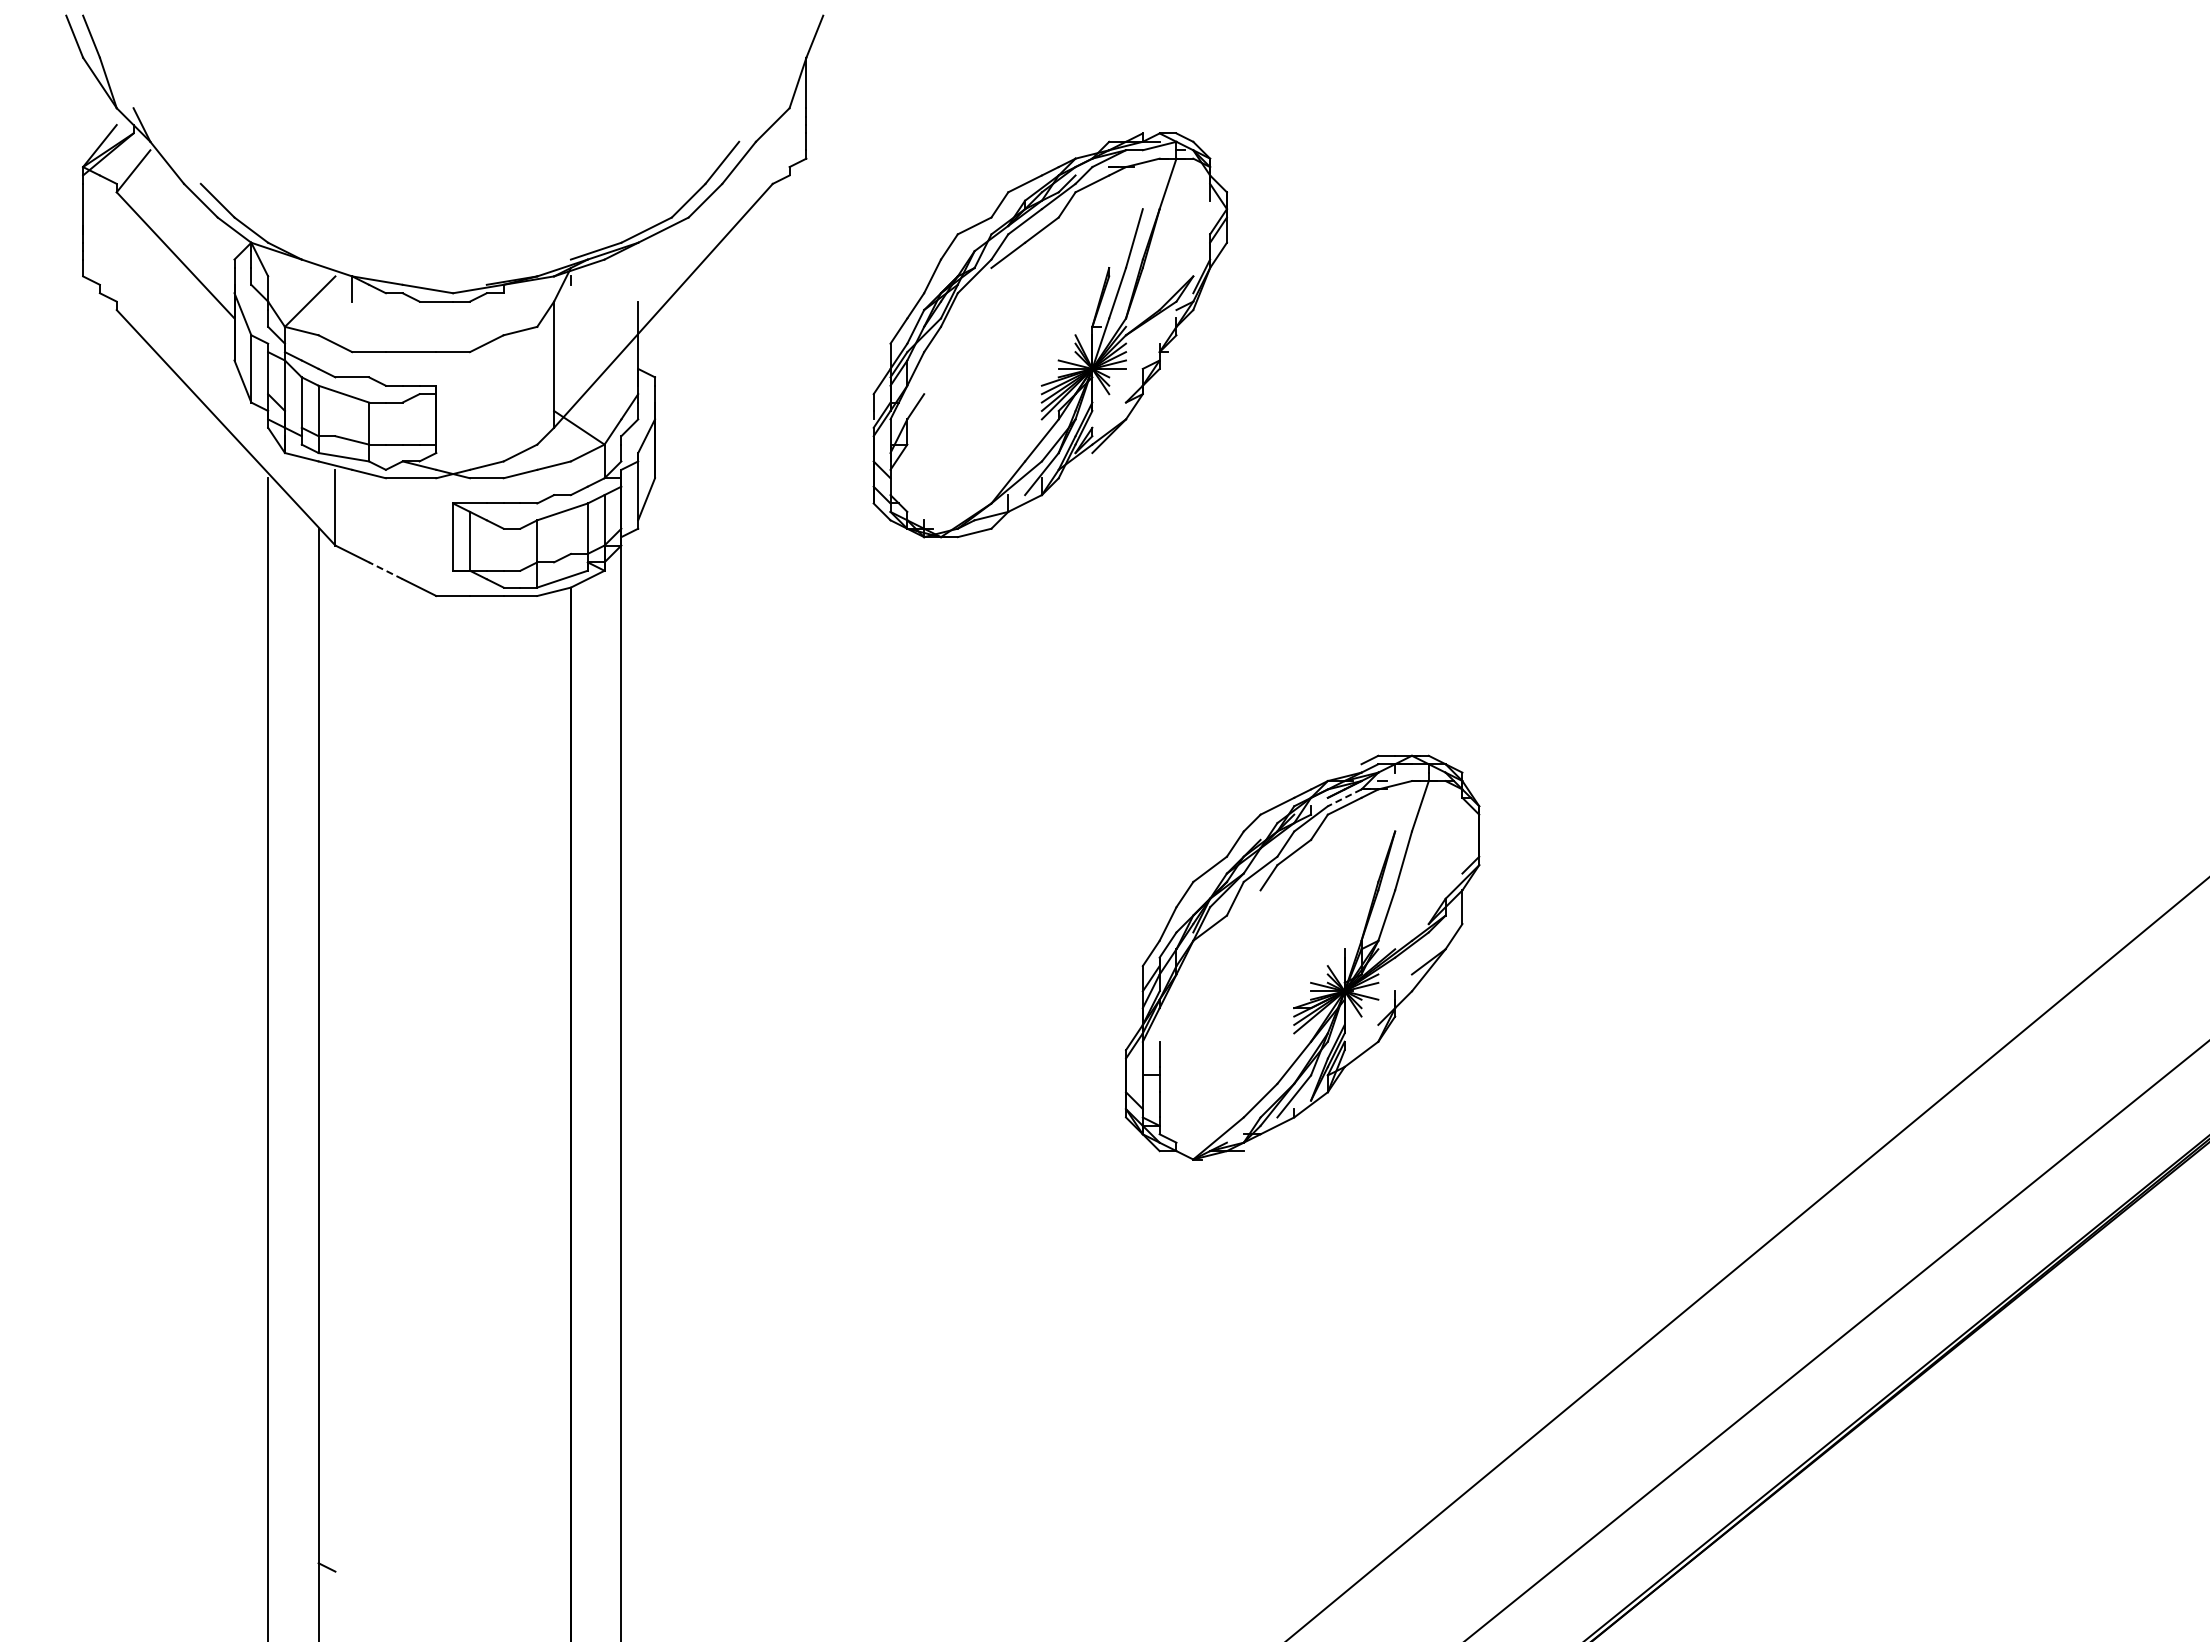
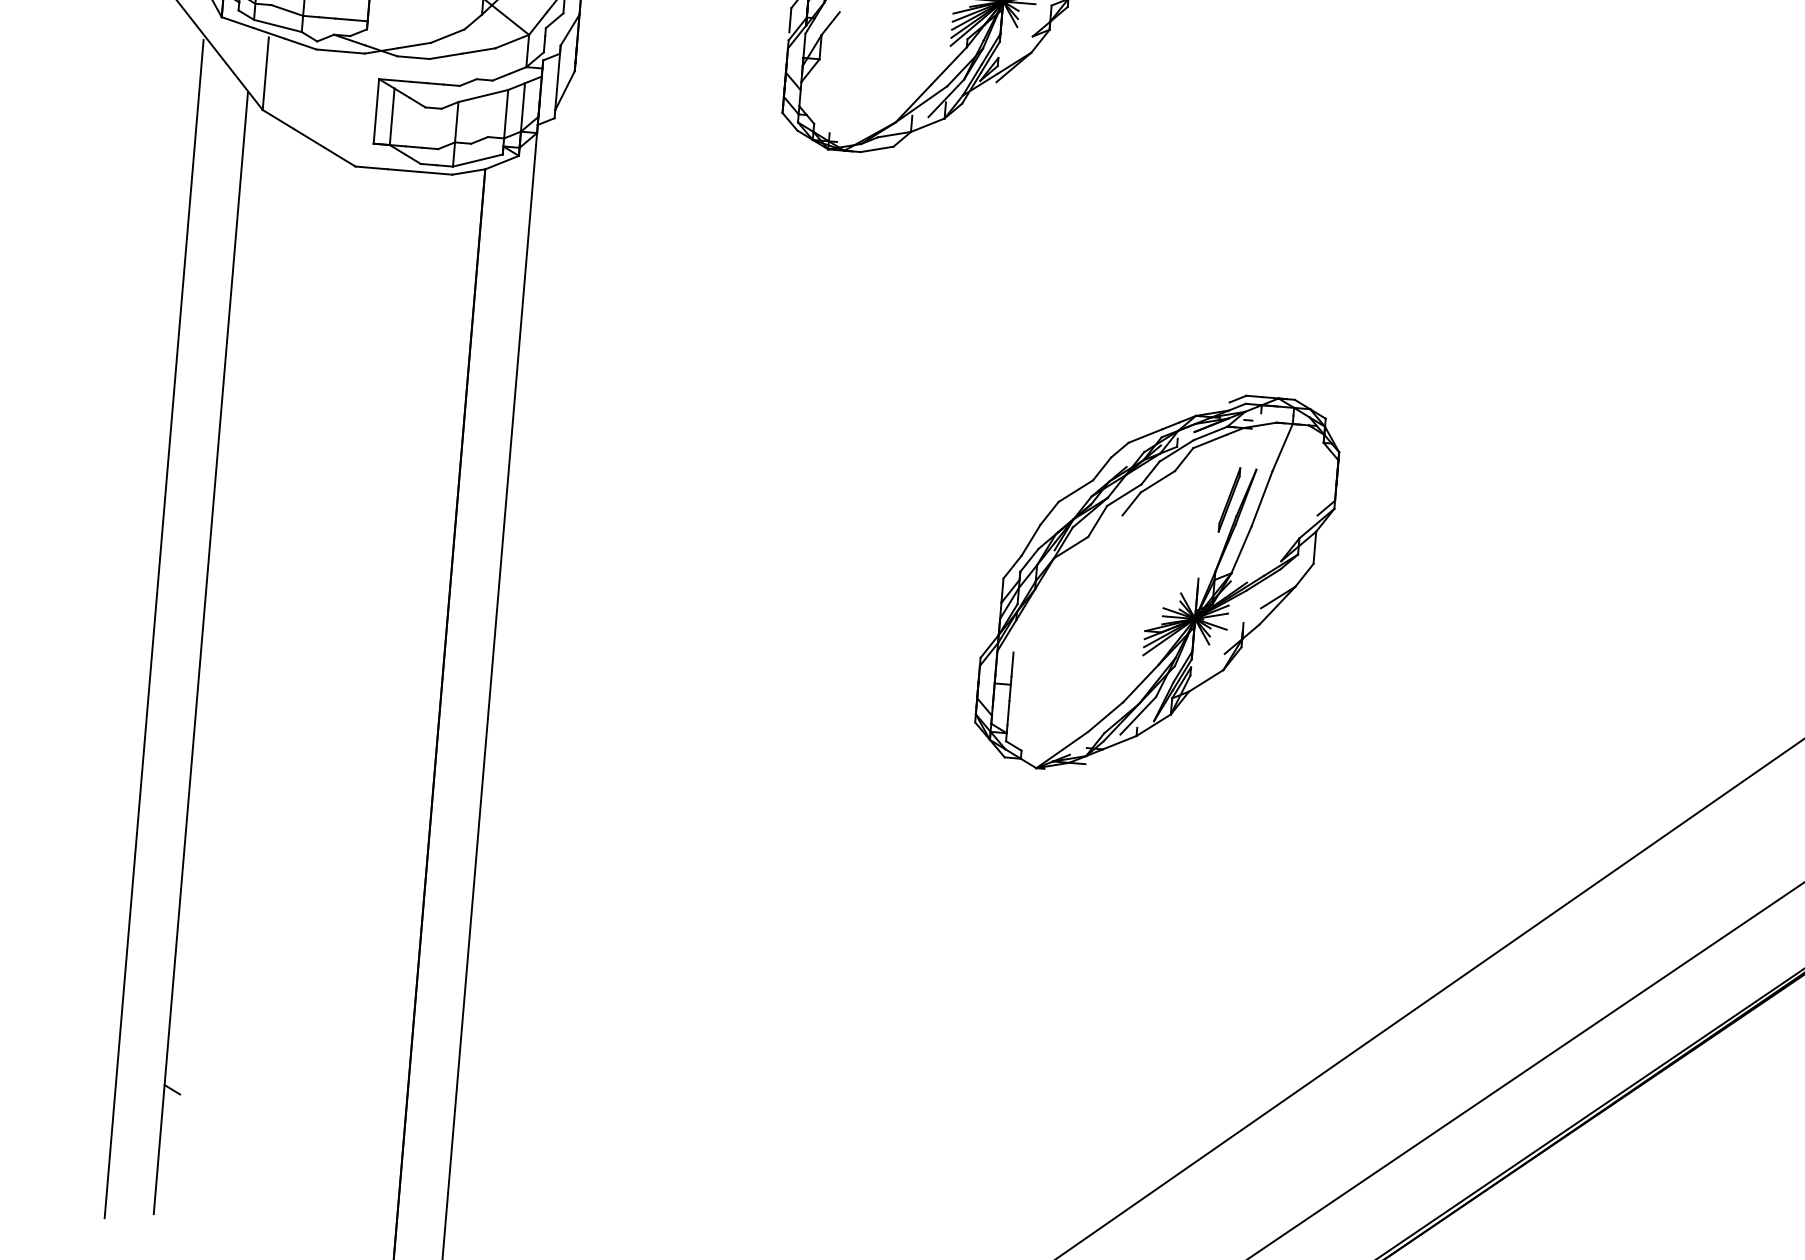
line: (385, 570) -> (308, 137), dashed -> solid
line: (1344, 797) -> (1210, 433), dashed -> solid
part: (1369, 864) -> (1229, 499), added

